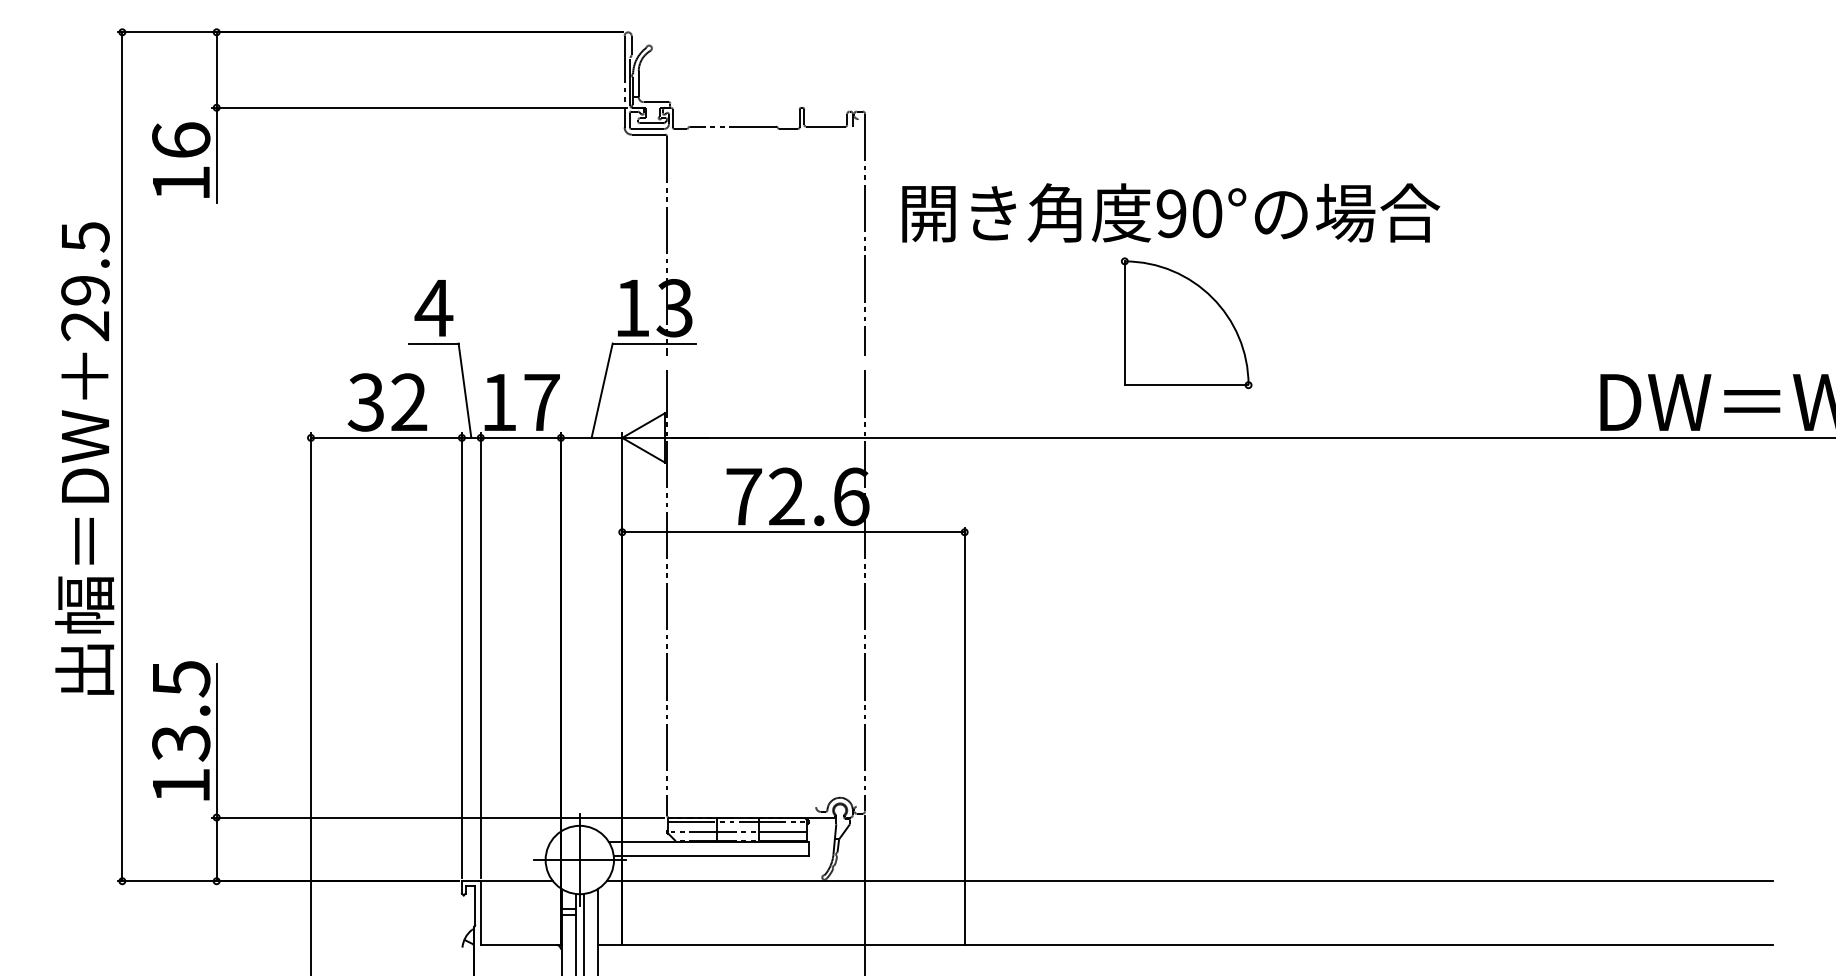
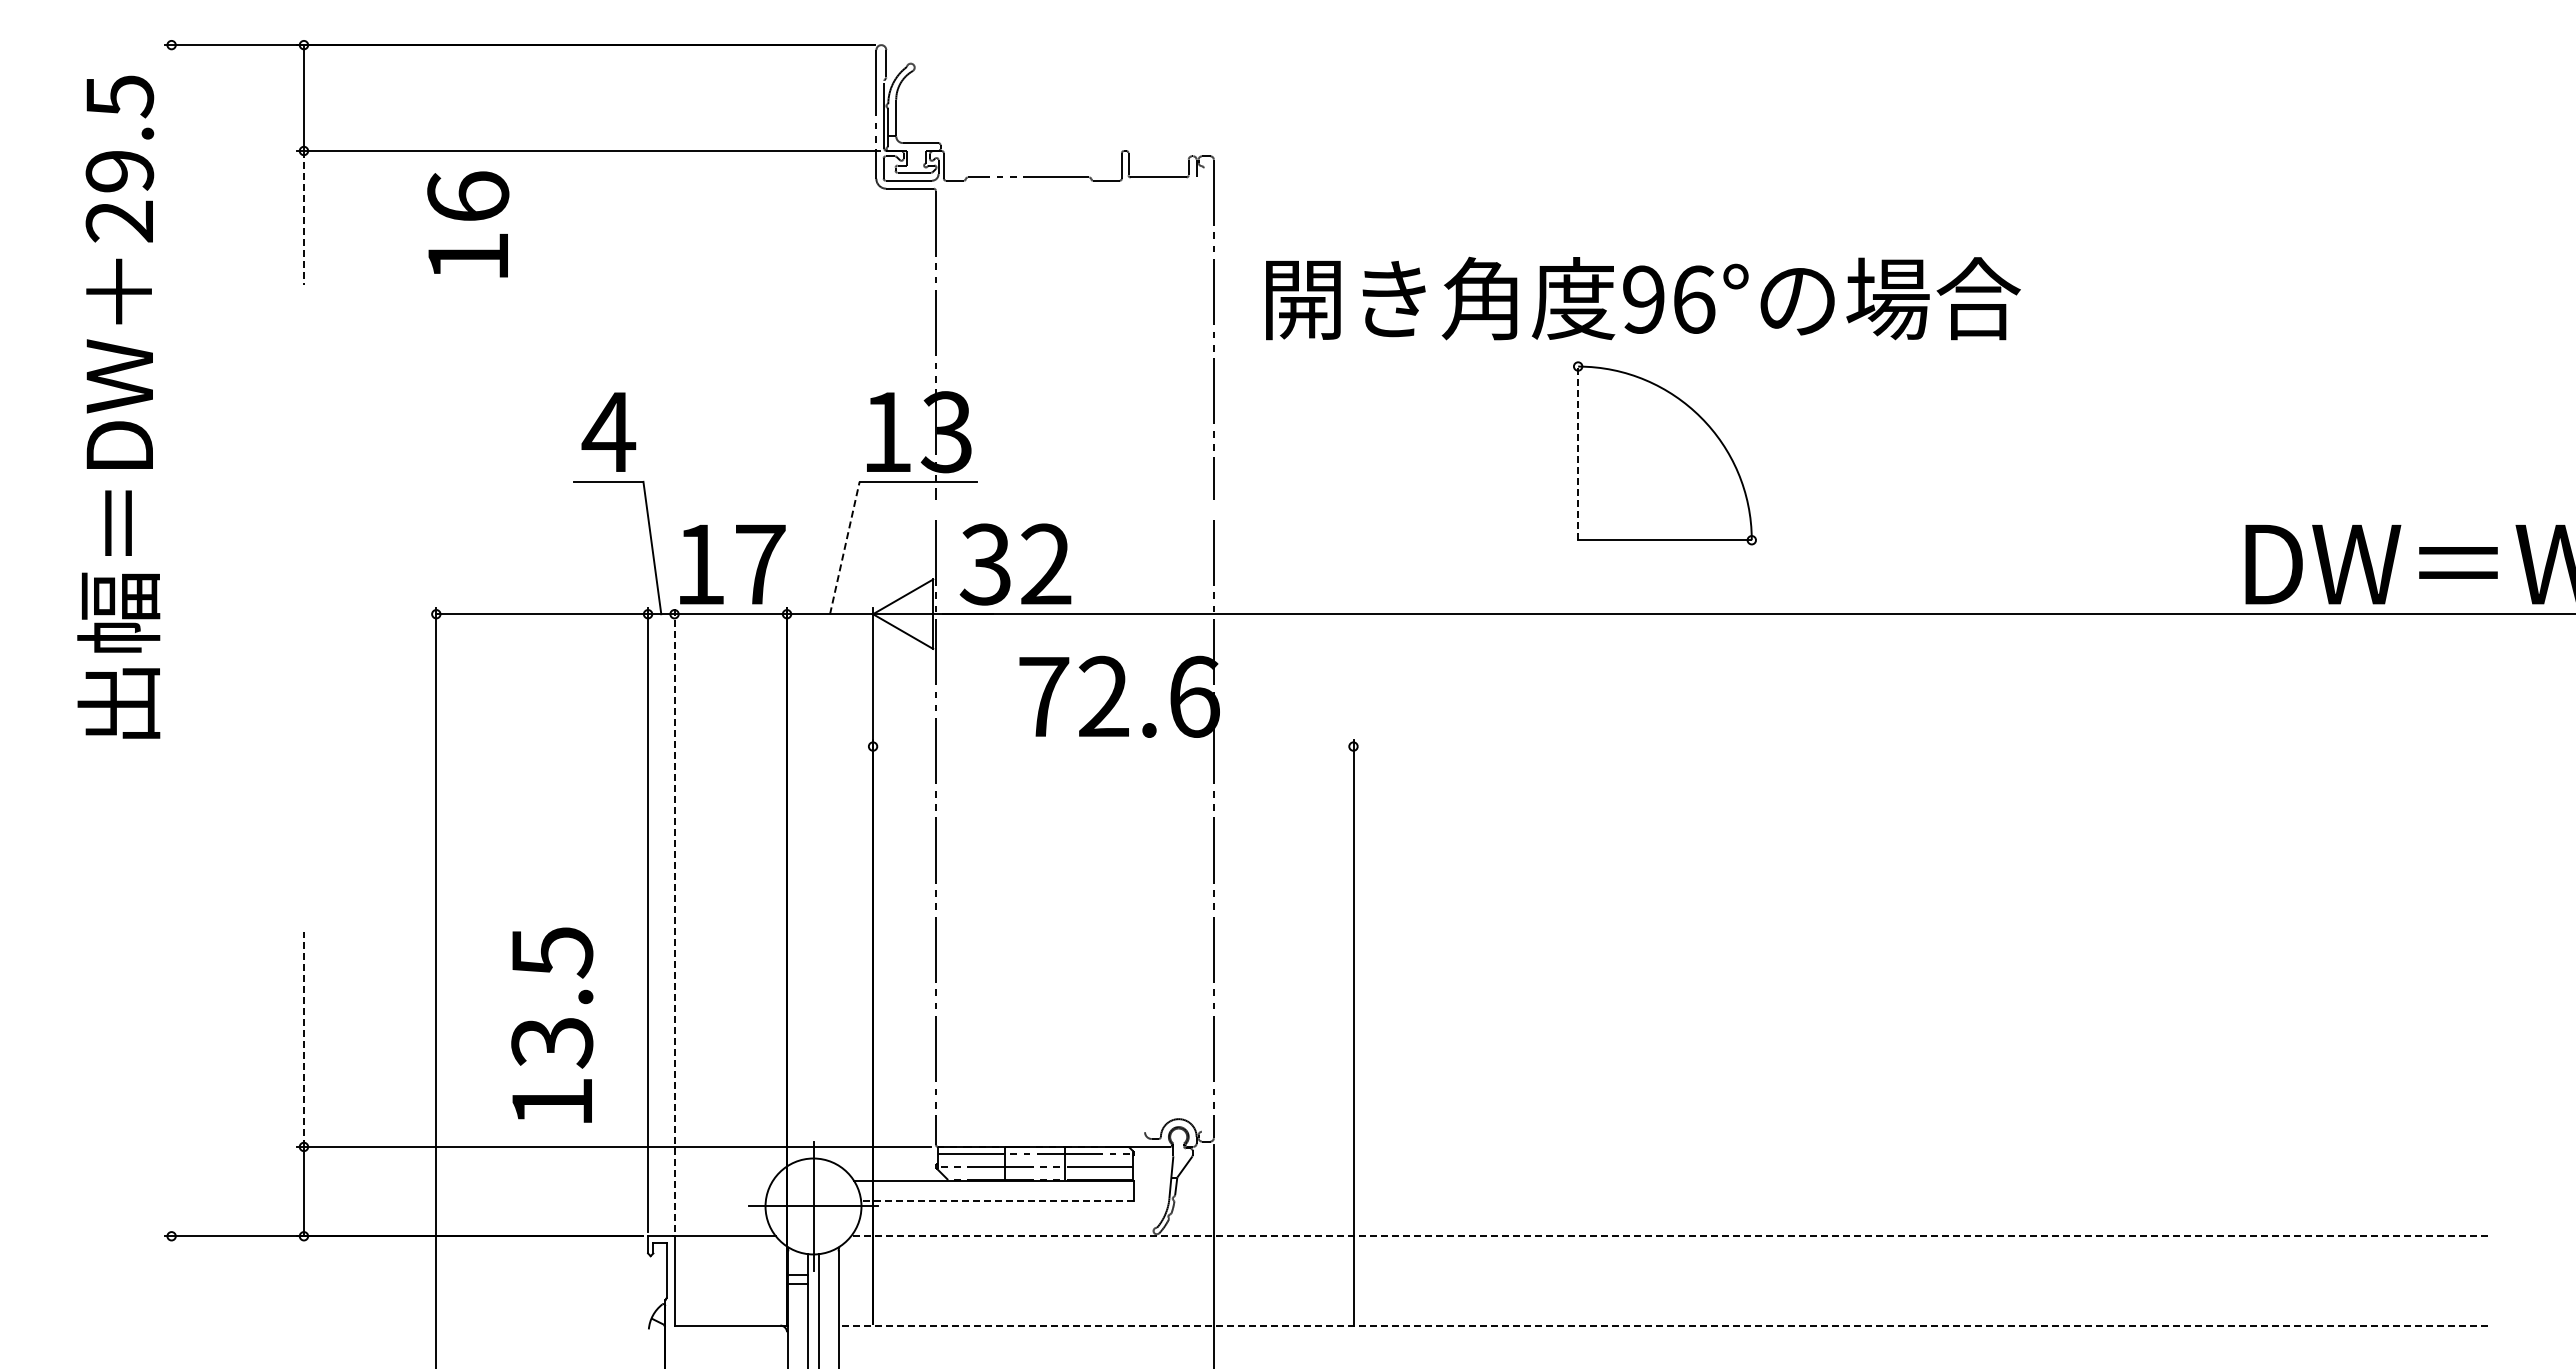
line: (216, 155) -> (303, 217), solid -> dashed
text: (181, 160) -> (468, 224), moved
text: (1207, 213) -> (1694, 299), 90° -> 96°
line: (1125, 322) -> (1578, 452), solid -> dashed
line: (601, 391) -> (844, 548), solid -> dashed
text: (387, 402) -> (1015, 564), moved
line: (122, 456) -> (171, 640), removed
text: (84, 458) -> (118, 406), moved
line: (793, 532) -> (1113, 746), removed
line: (480, 655) -> (674, 919), solid -> dashed
text: (181, 730) -> (552, 1024), moved
line: (216, 741) -> (303, 1039), solid -> dashed
line: (710, 855) -> (997, 1200), solid -> dashed
line: (1189, 881) -> (1669, 1236), solid -> dashed
line: (1185, 944) -> (1663, 1325), solid -> dashed

